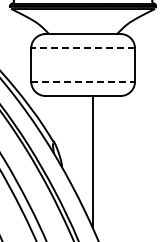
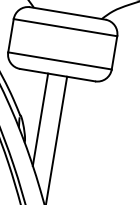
line: (83, 48) -> (65, 27), dashed -> solid
line: (83, 81) -> (60, 60), dashed -> solid
line: (73, 141) -> (40, 118), added

